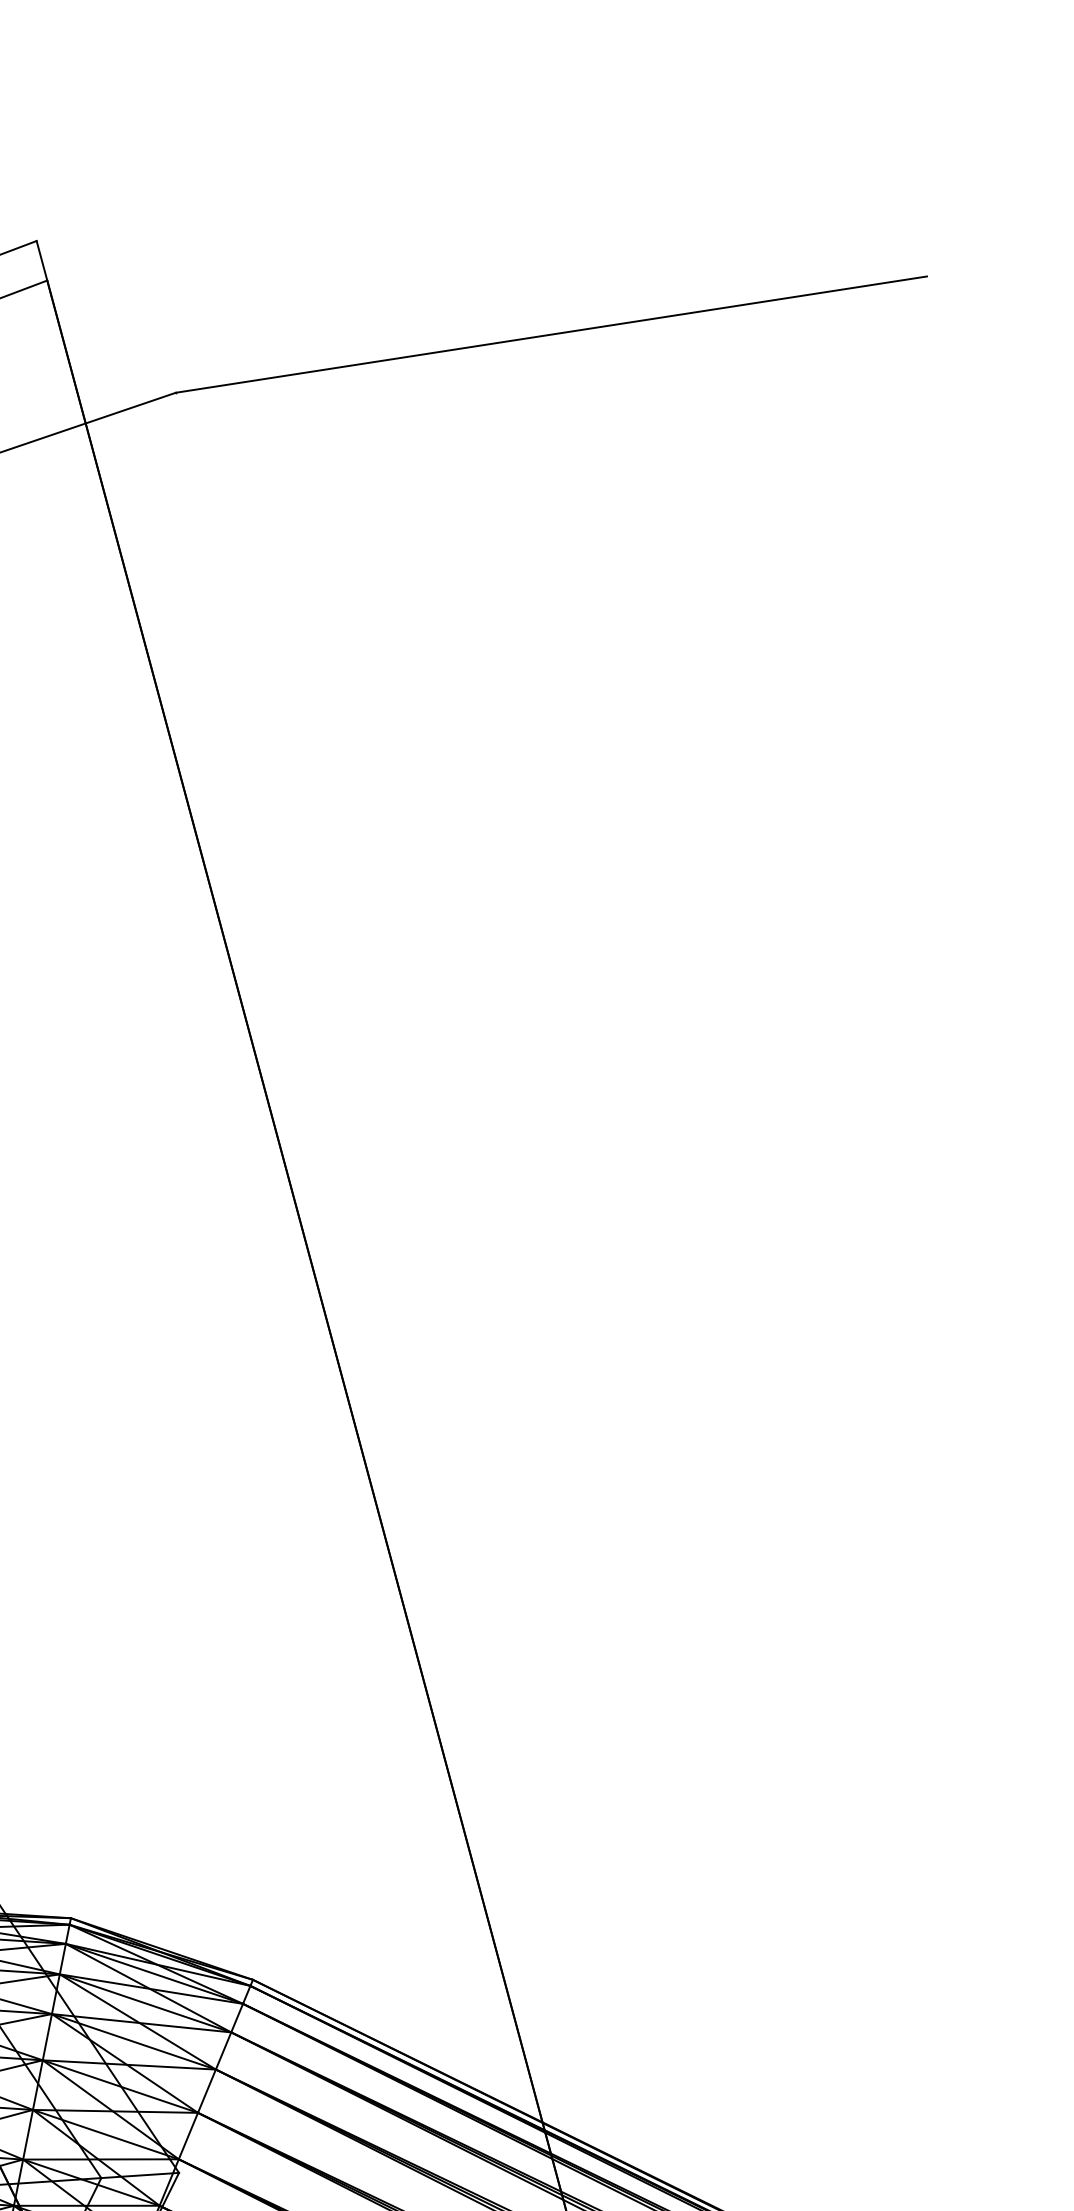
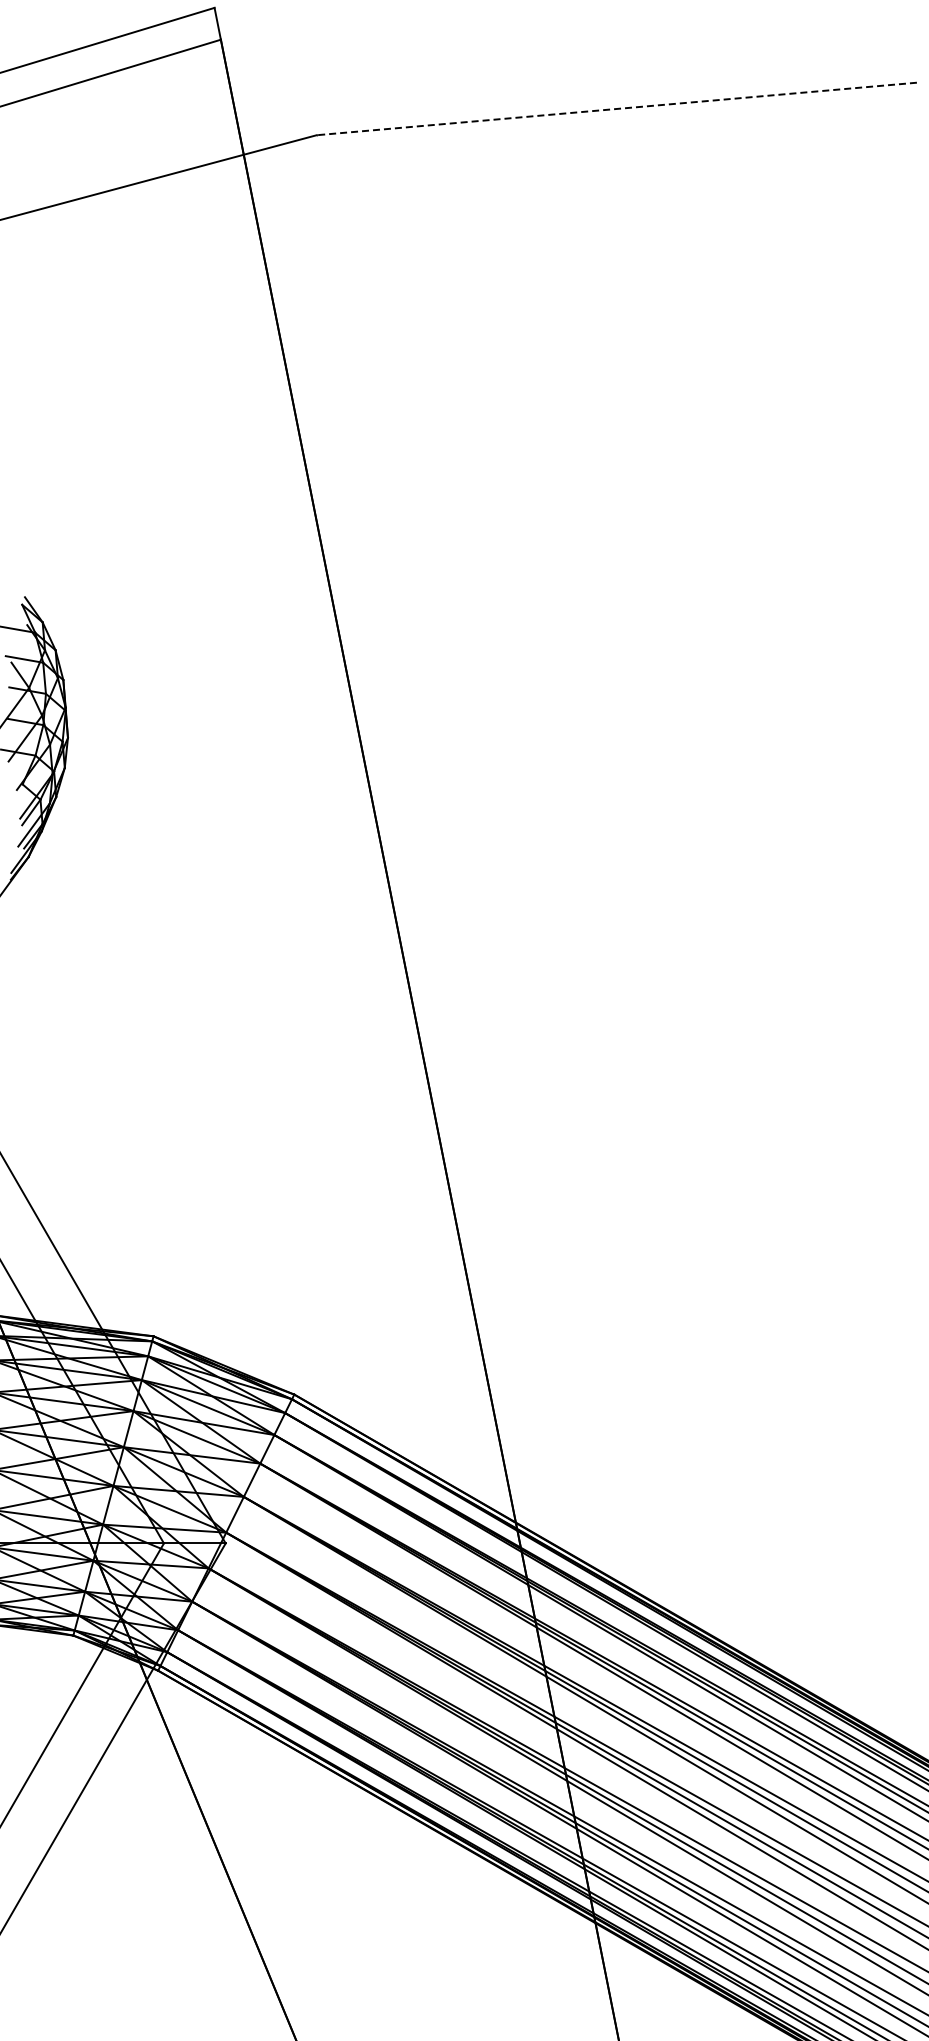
line: (551, 335) -> (616, 109), solid -> dashed

